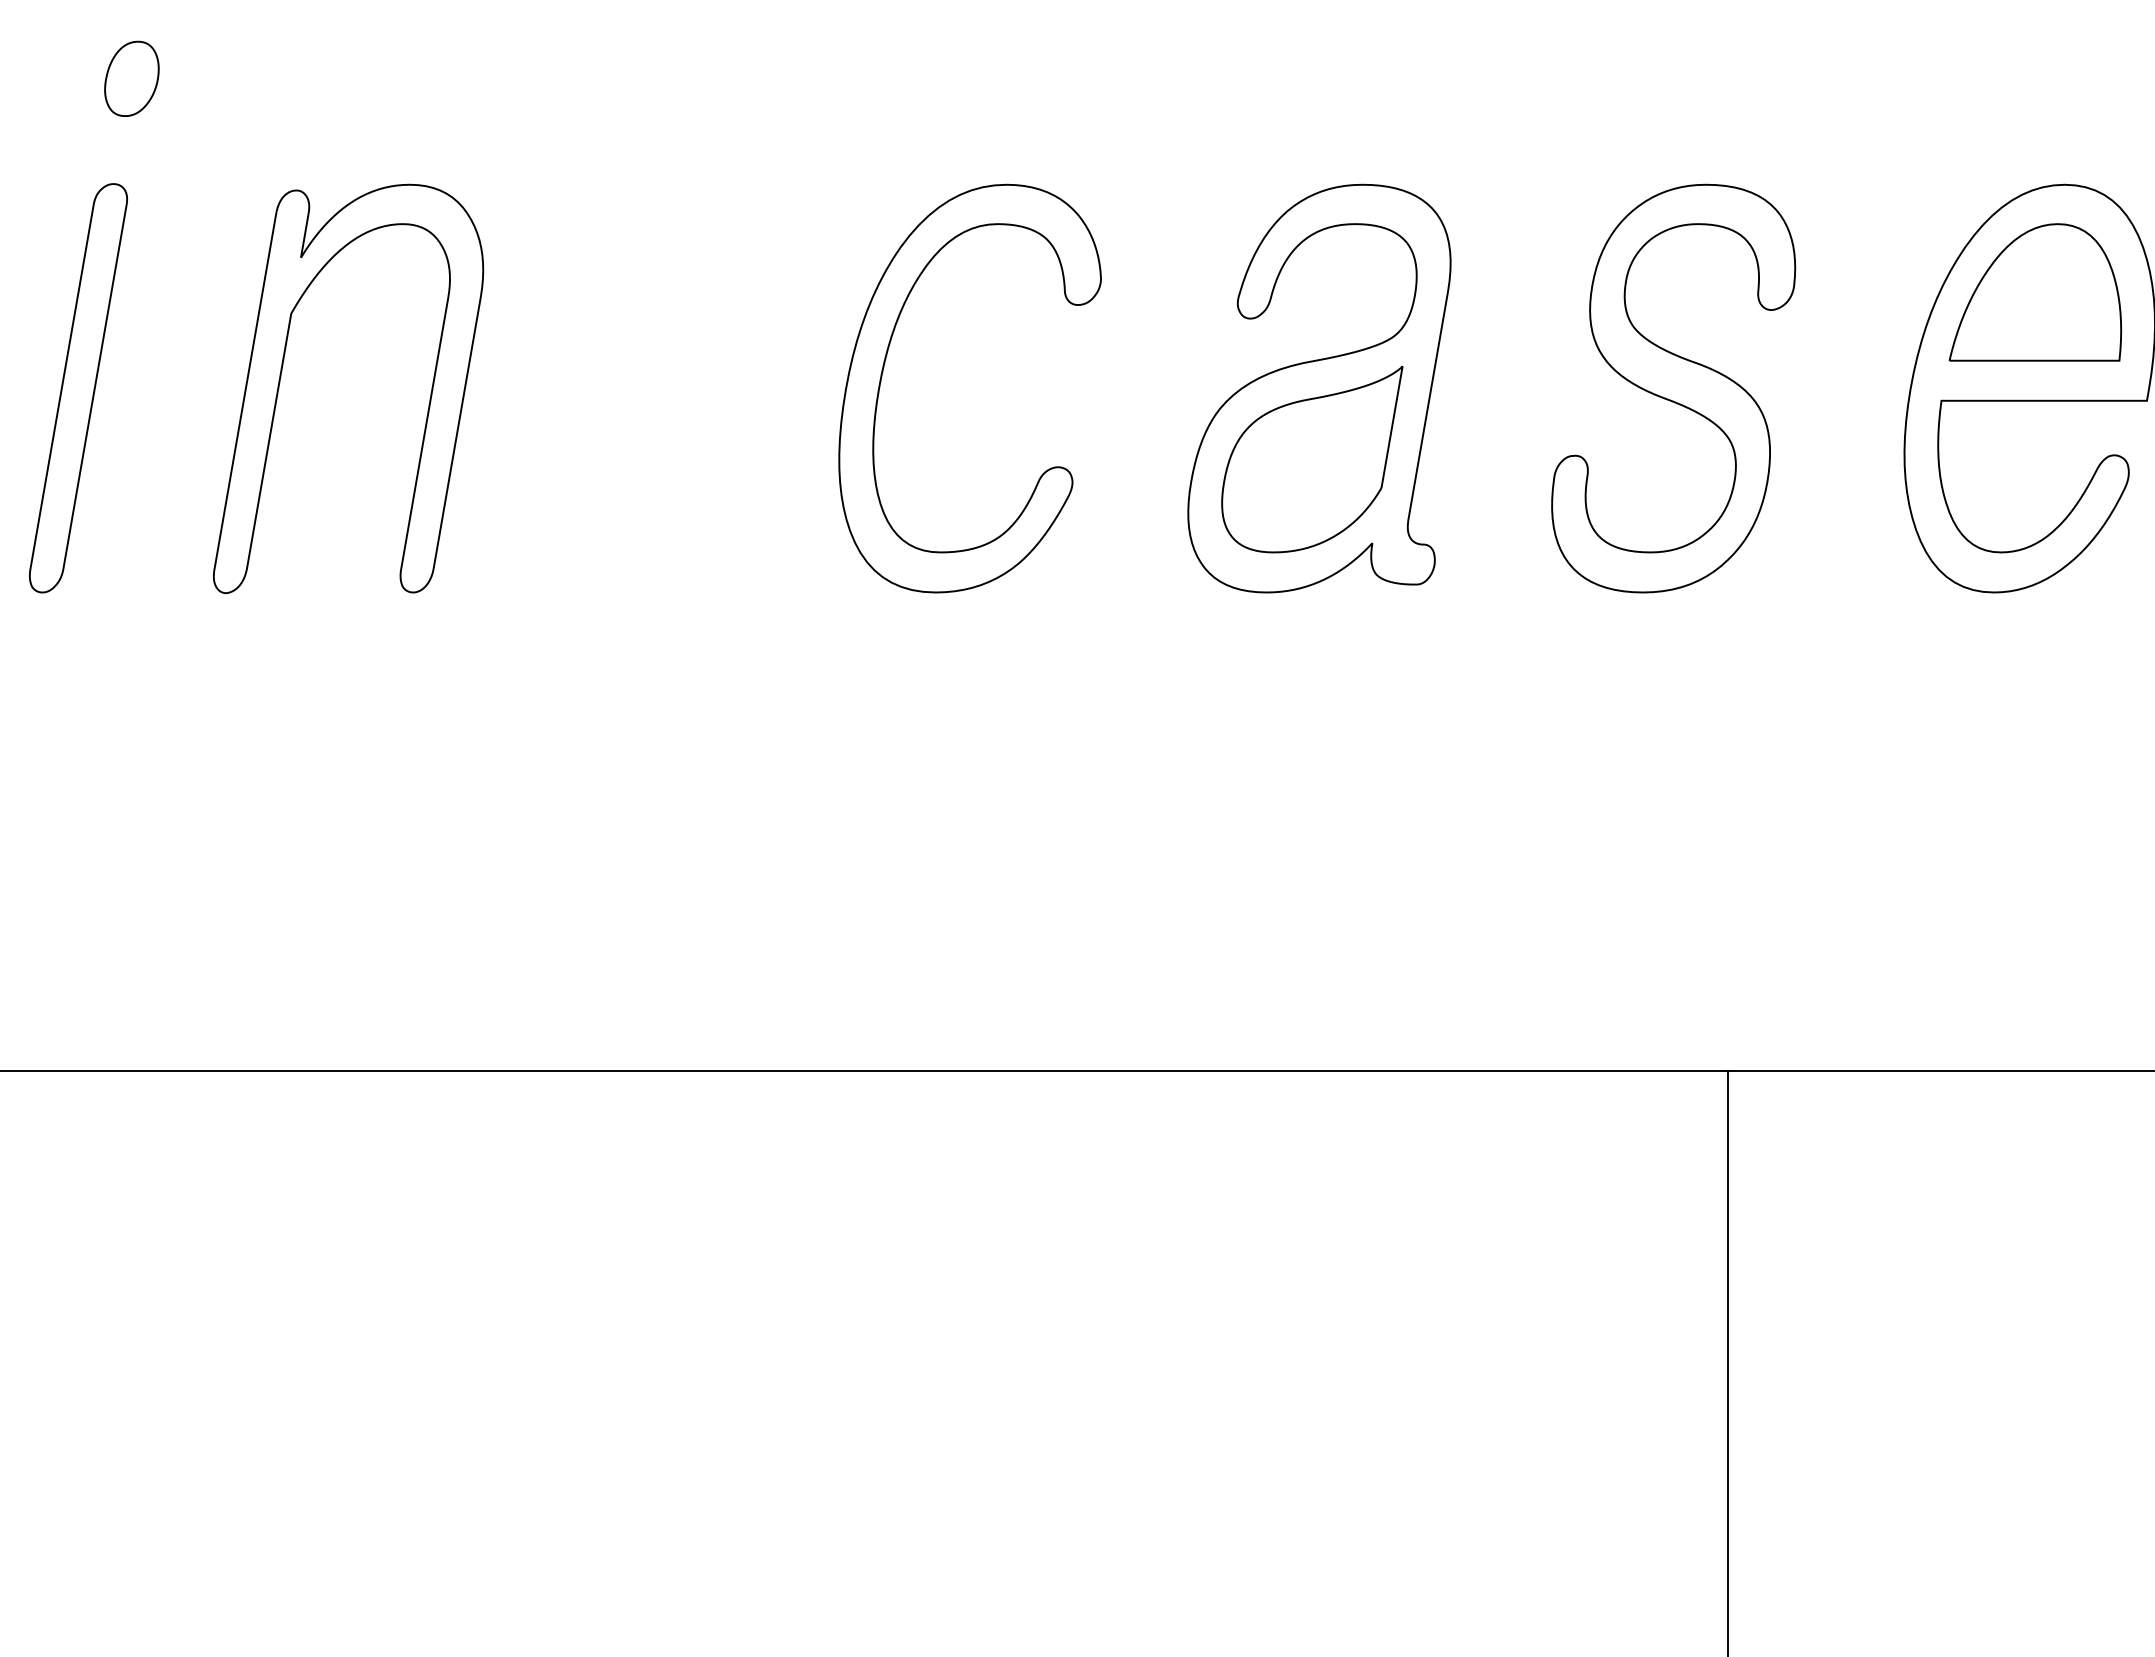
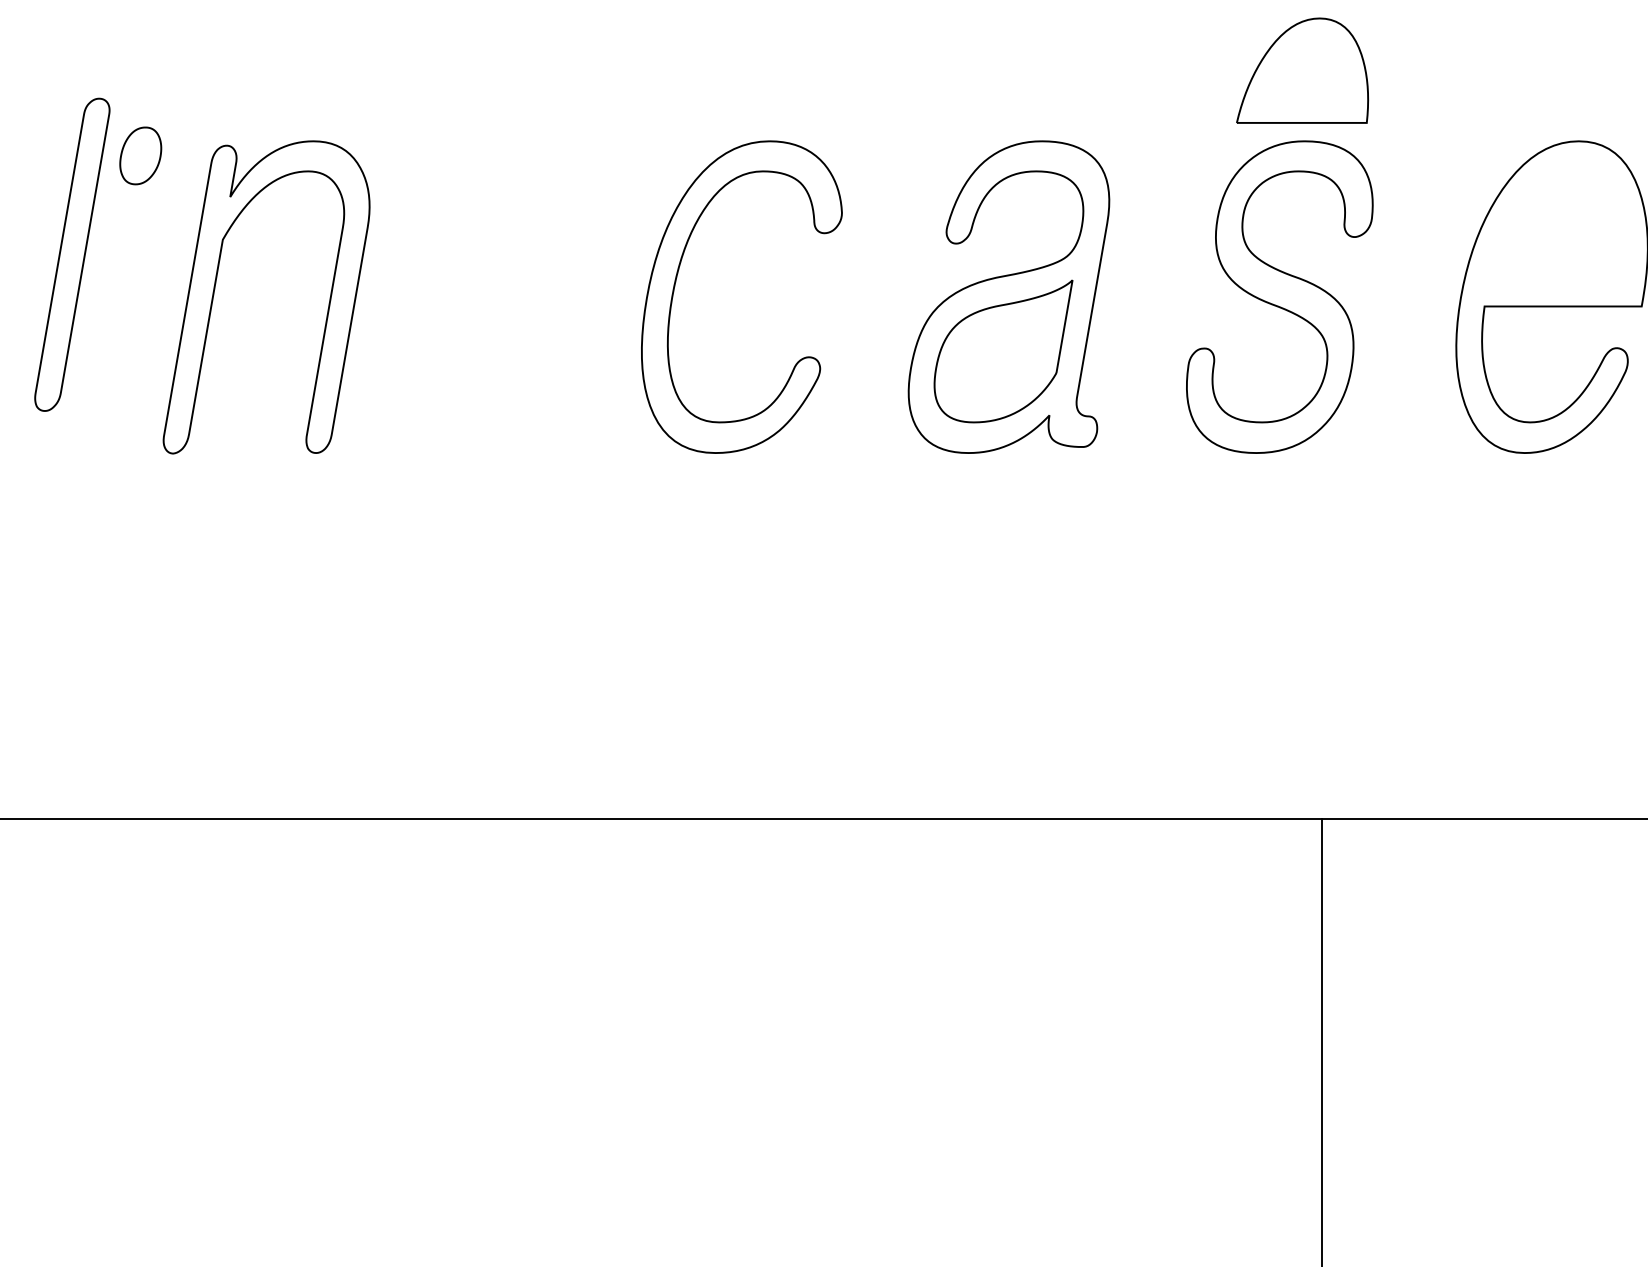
part: (131, 78) -> (140, 155), moved
part: (2035, 292) -> (1302, 70), moved
part: (78, 388) -> (72, 255), moved

